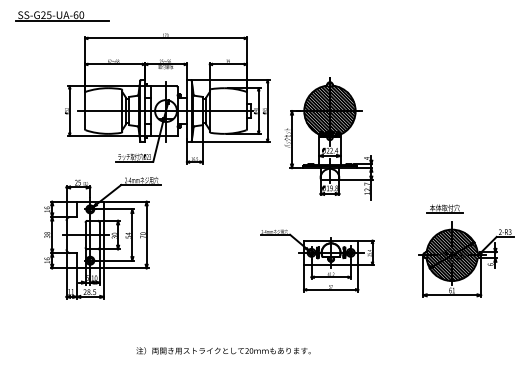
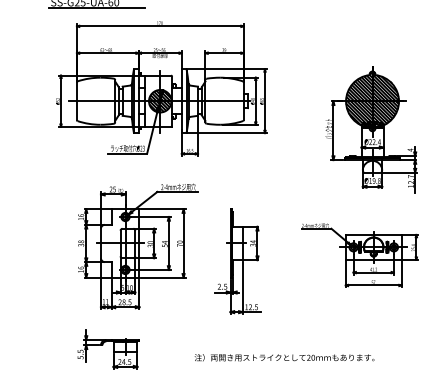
part: (167, 98) -> (161, 88), moved
part: (102, 238) -> (138, 247), moved
part: (199, 266) -> (238, 261), added
text: (223, 350) -> (284, 357), moved
part: (74, 351) -> (109, 349), added

